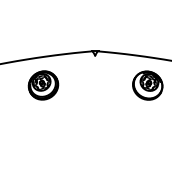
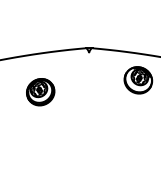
part: (43, 85) -> (40, 92), moved

